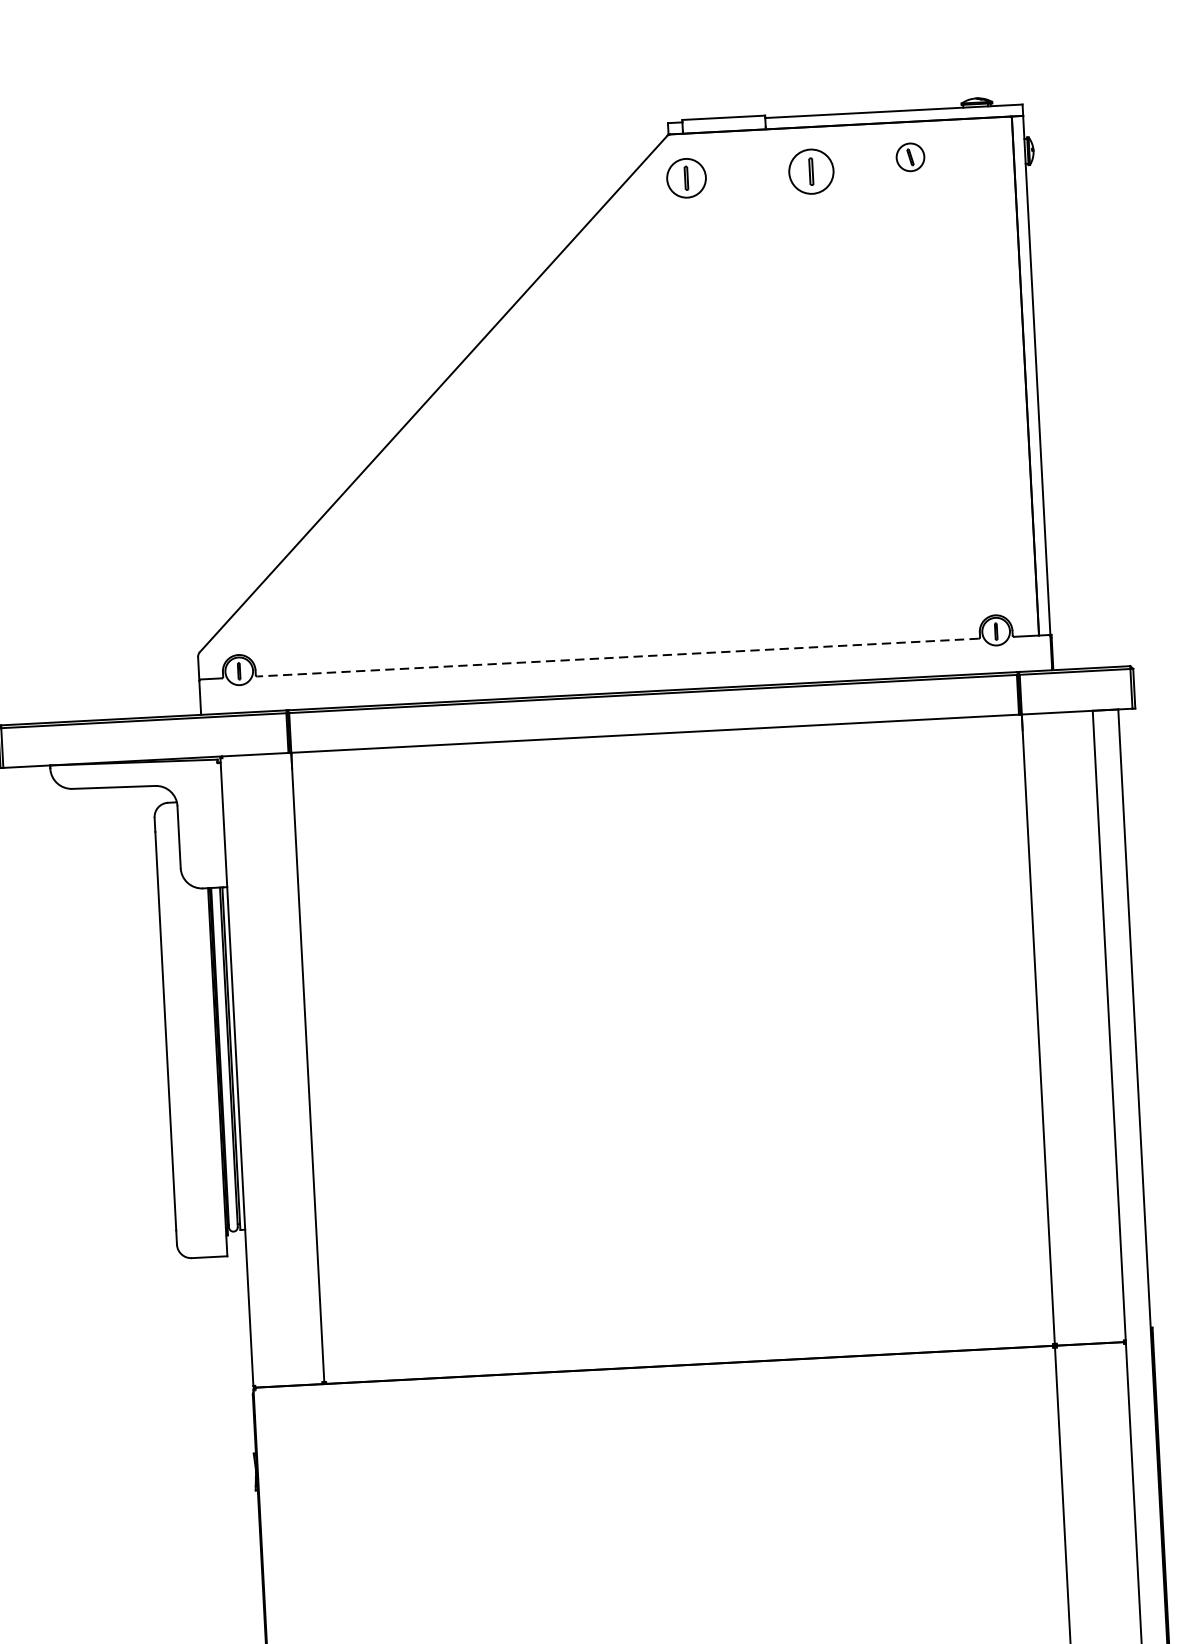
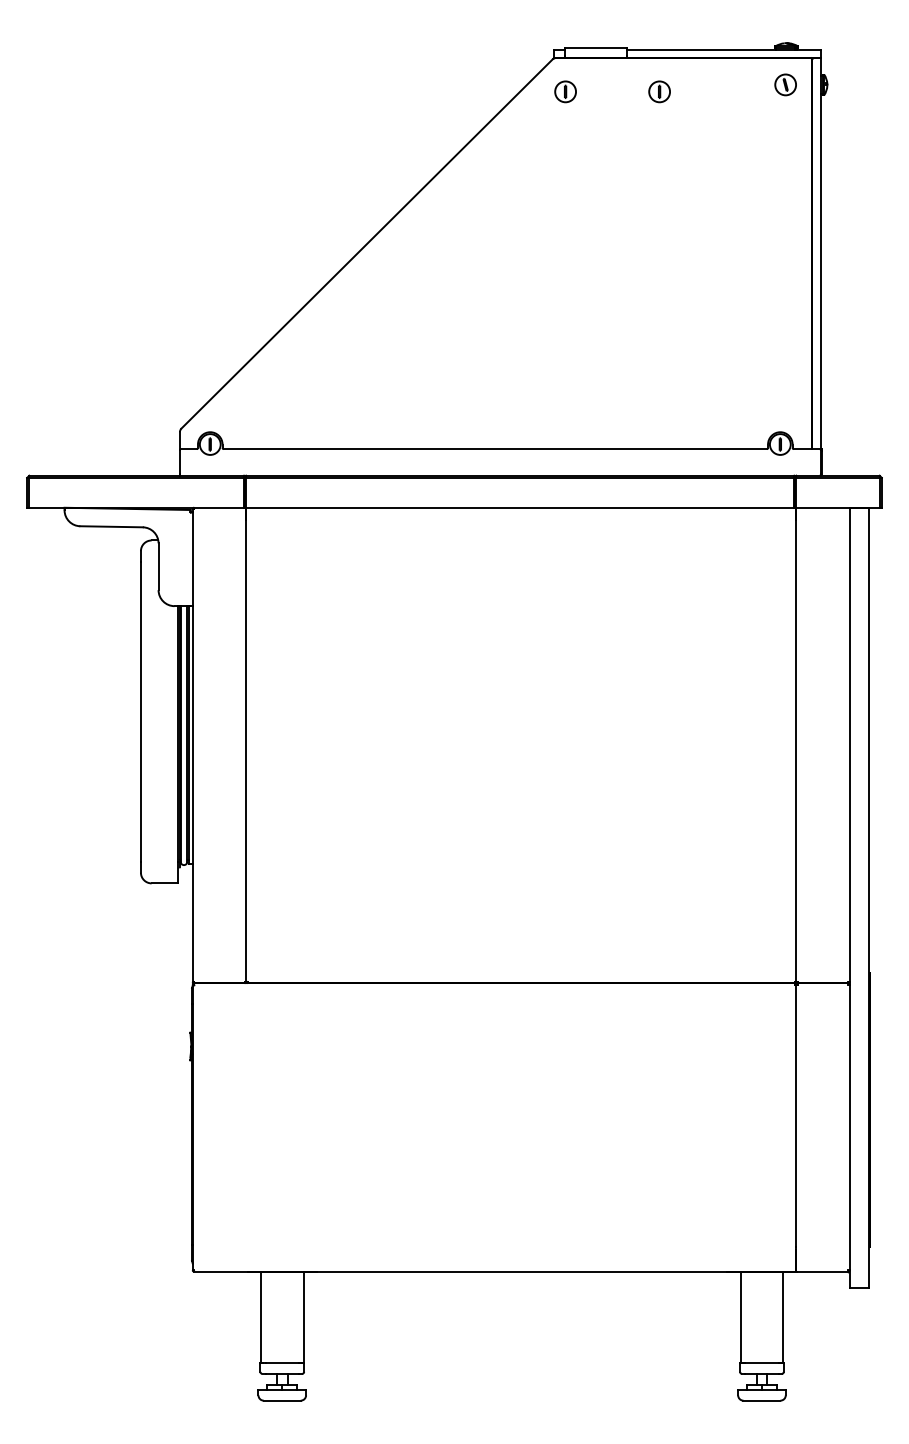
part: (910, 156) -> (785, 84), moved
part: (811, 171) -> (659, 91), size x0.62
part: (686, 177) -> (565, 91), size x0.71
line: (618, 658) -> (495, 449), dashed -> solid

